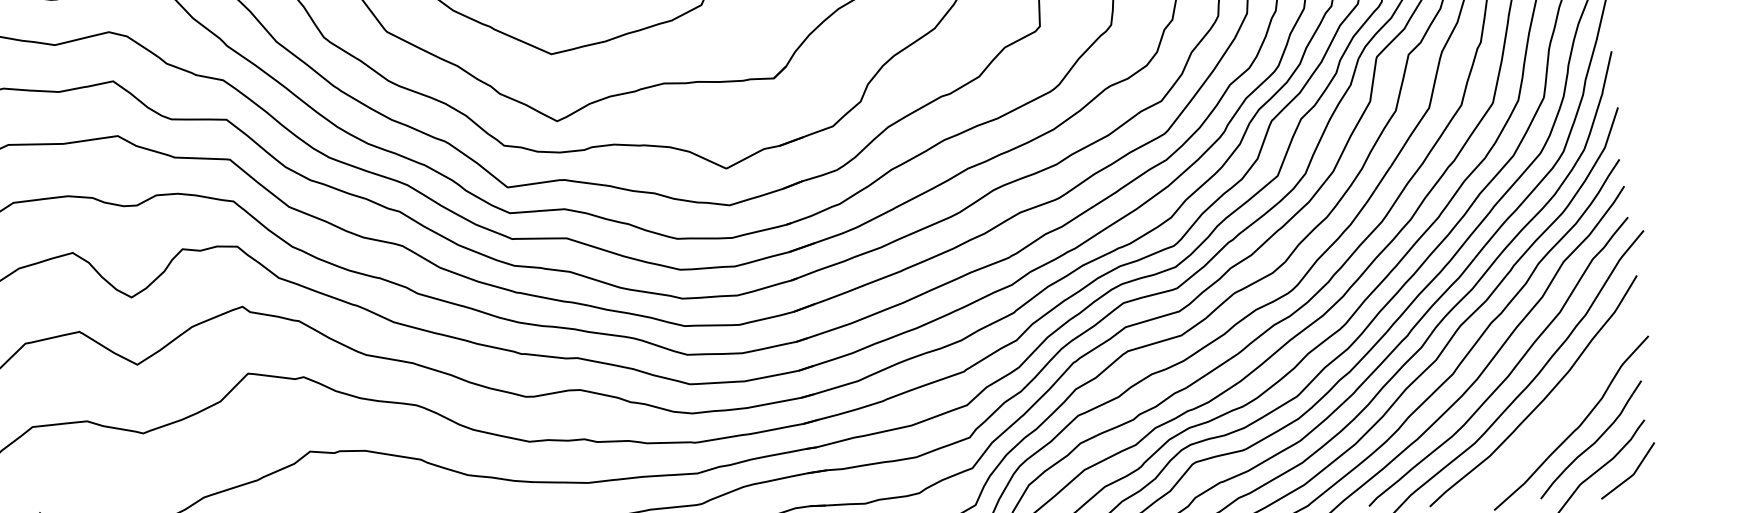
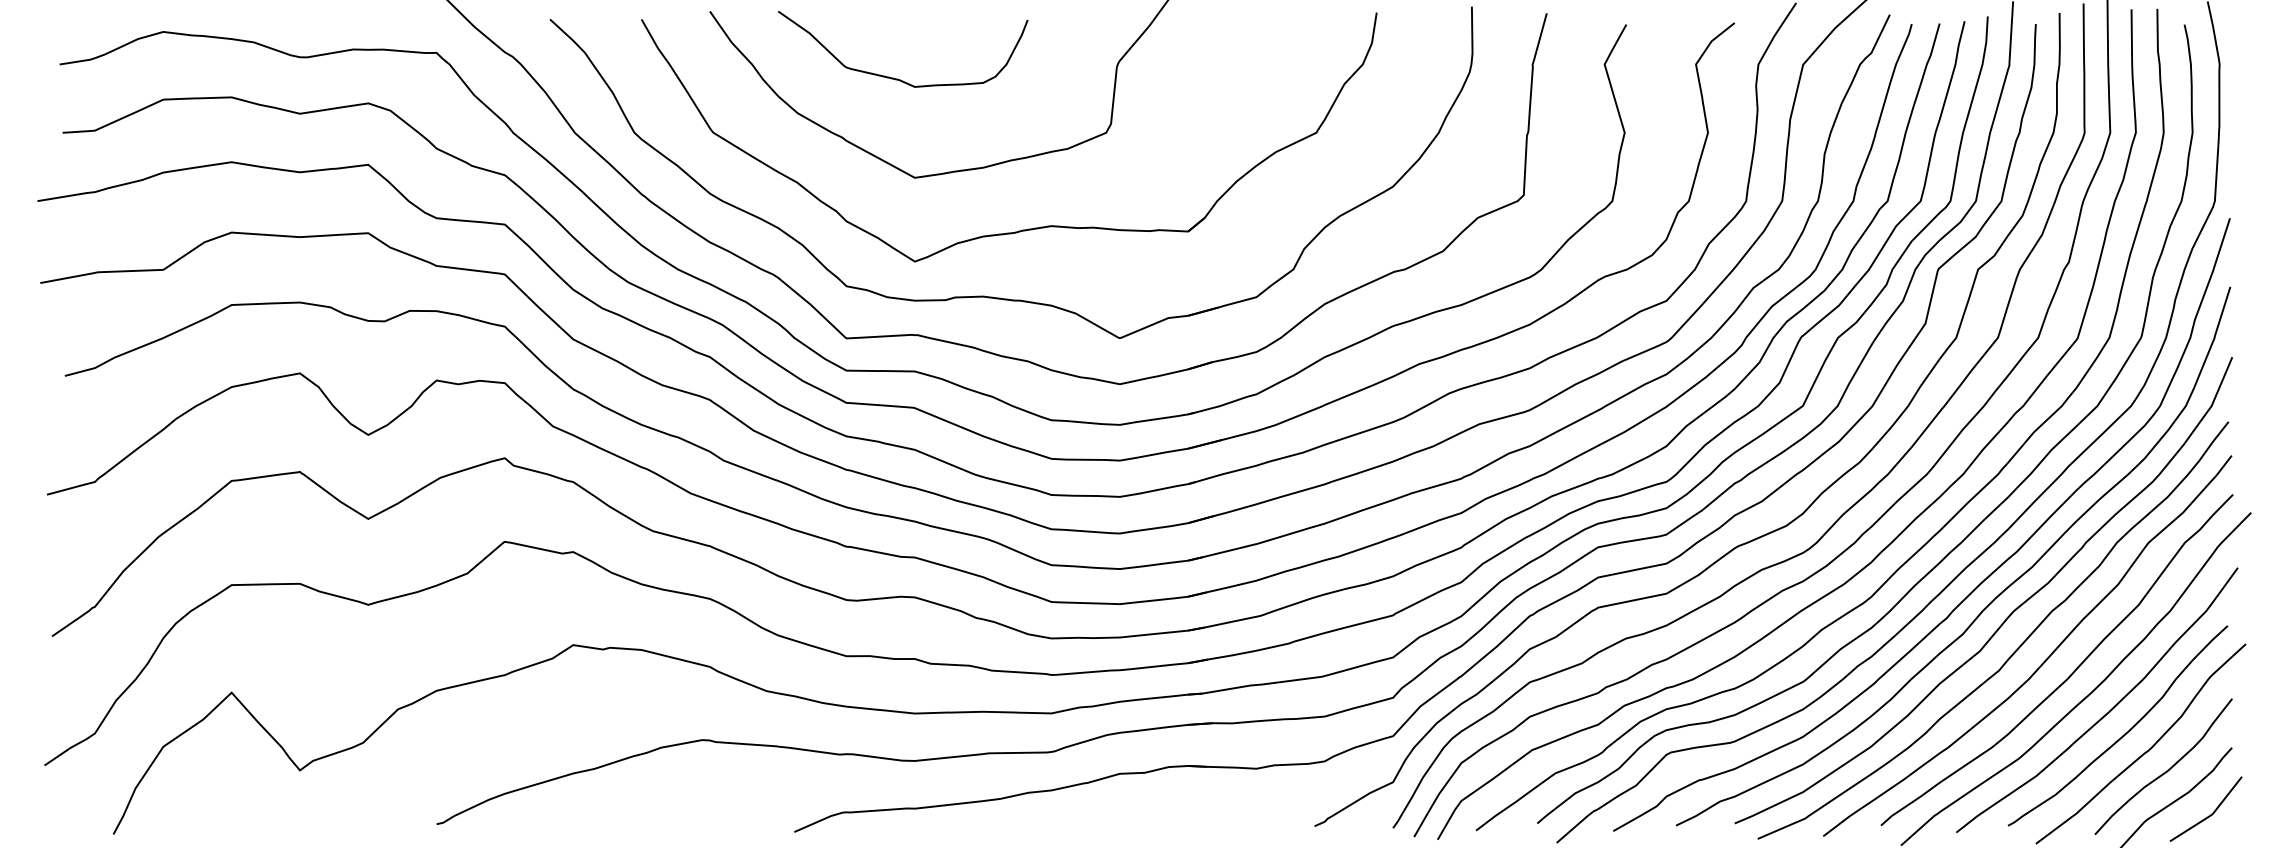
curve: (1558, 415) -> (2125, 732), added

